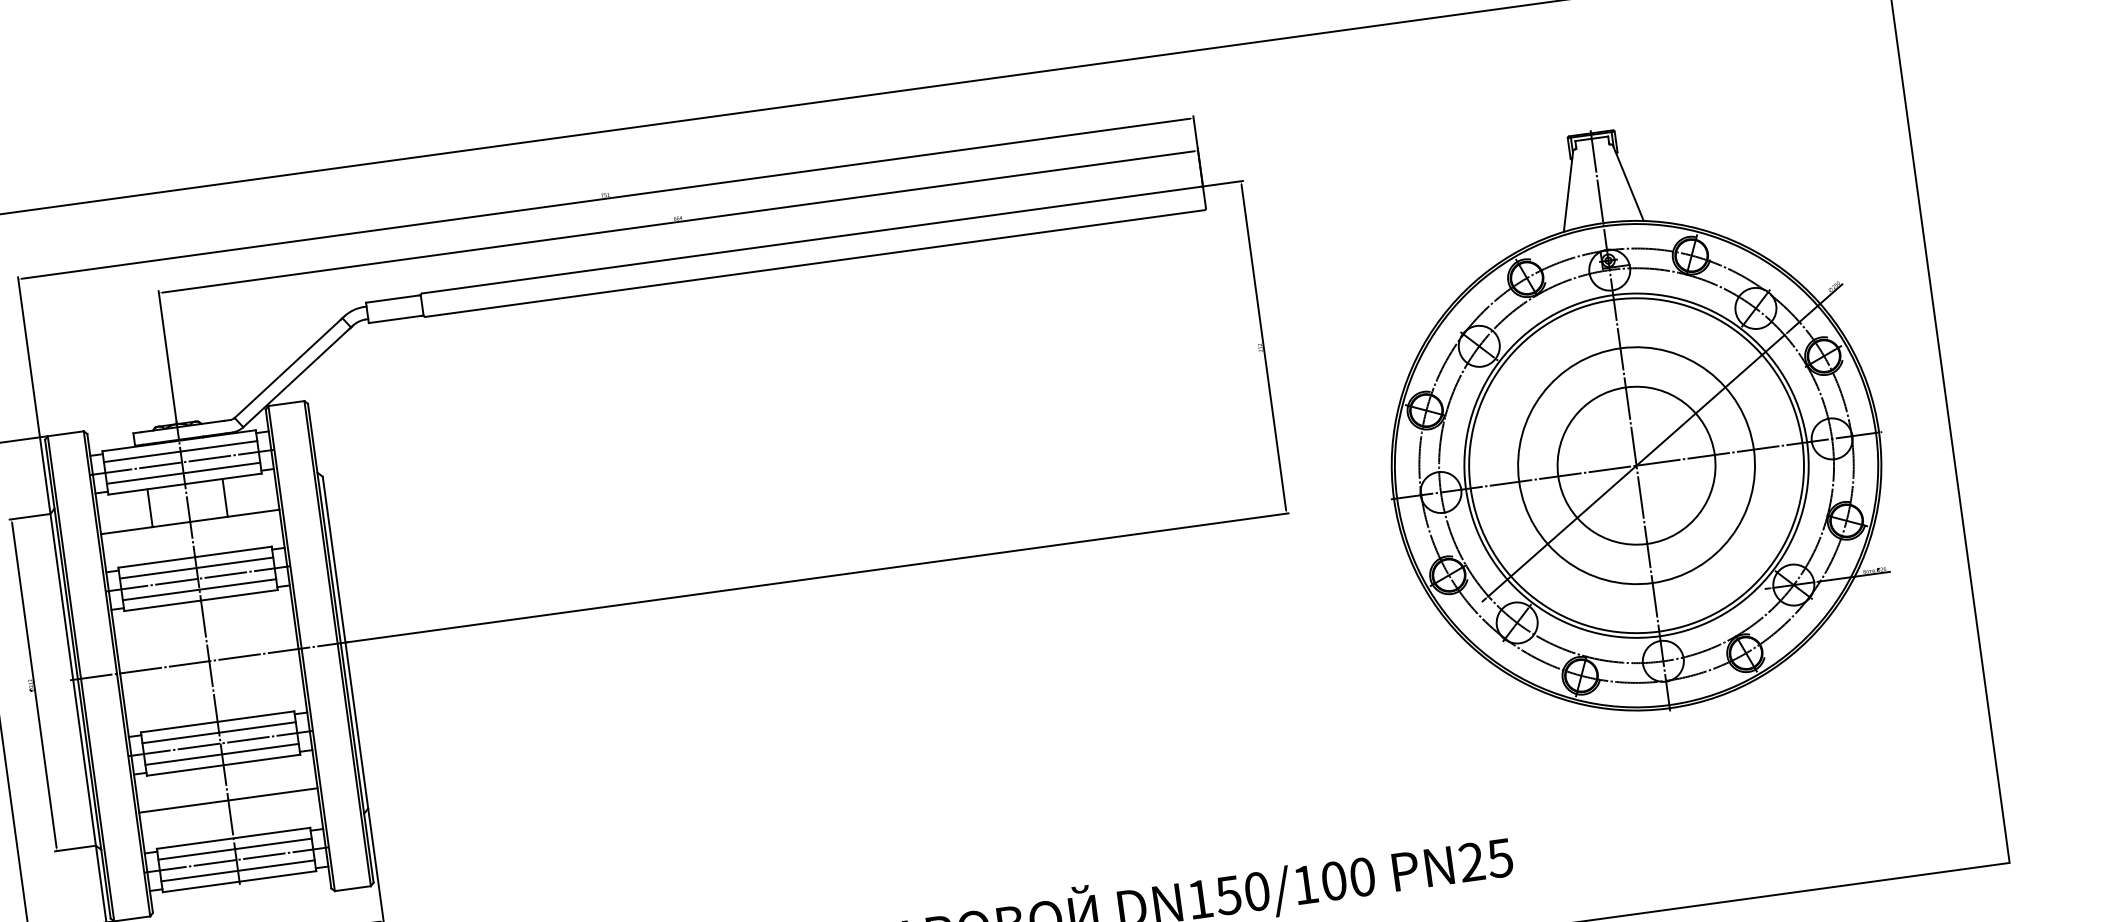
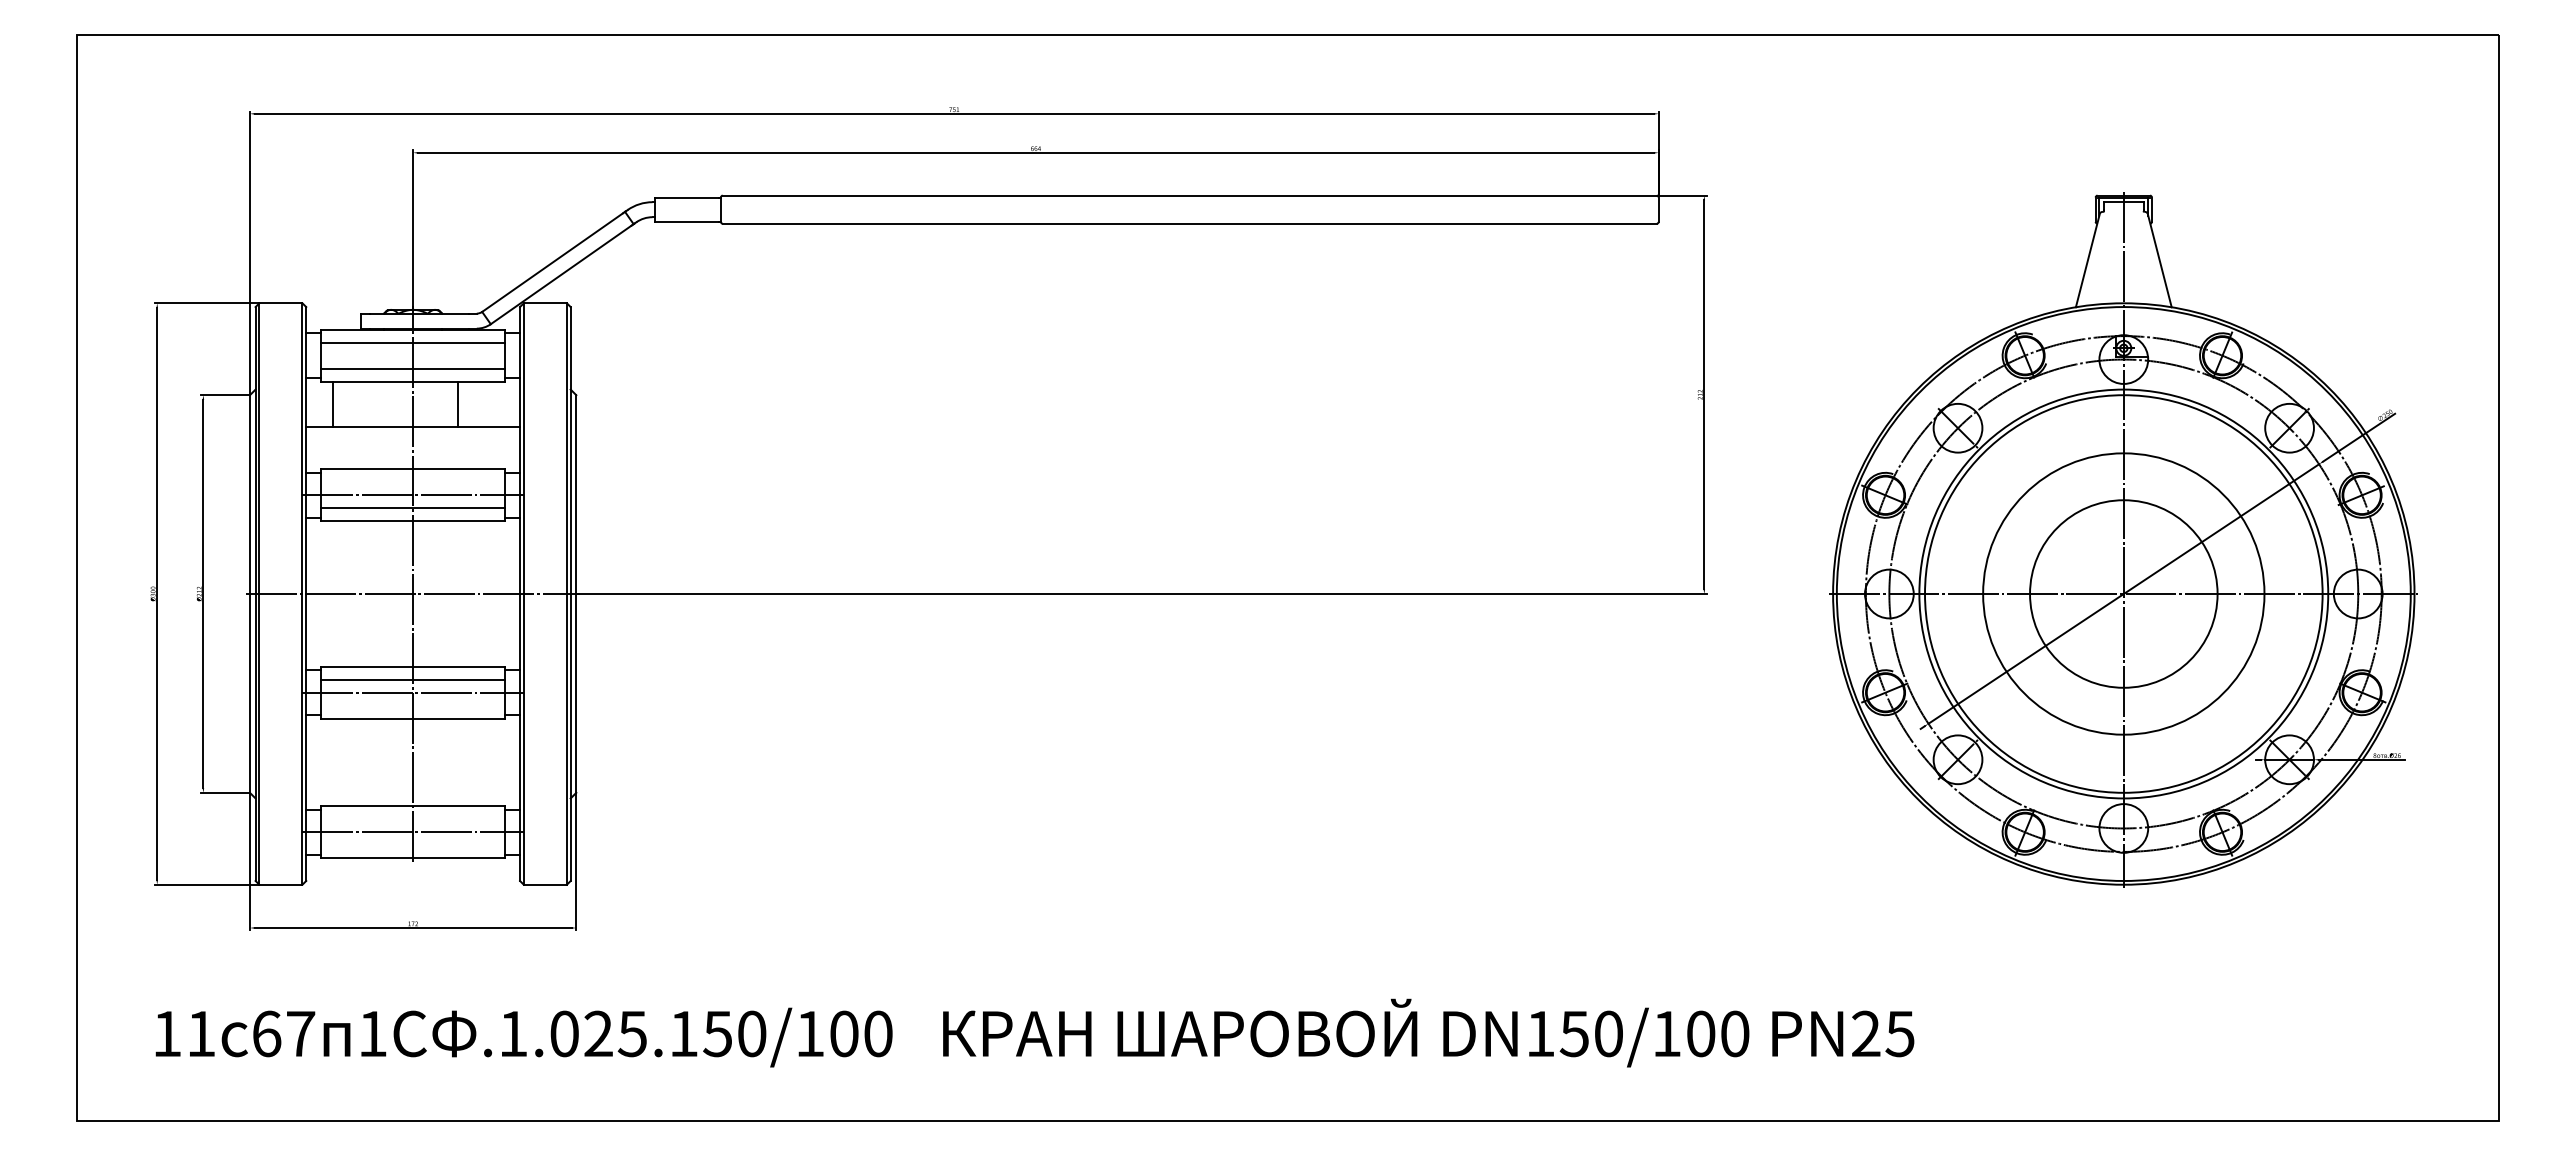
line: (181, 462) -> (412, 355), removed
line: (150, 508) -> (333, 404), moved
line: (196, 568) -> (413, 482), removed
line: (222, 754) -> (413, 705), removed
line: (228, 800) -> (413, 760), removed
line: (235, 849) -> (413, 819), removed
line: (238, 870) -> (413, 845), removed

